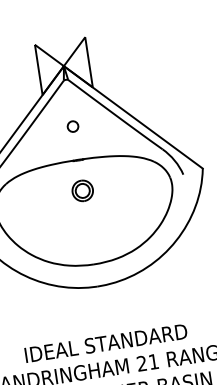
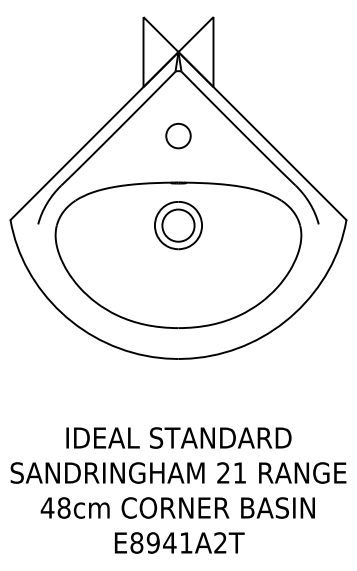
circle: (73, 126) -> (178, 136), size x1.67
part: (82, 190) -> (178, 225), size x1.67

